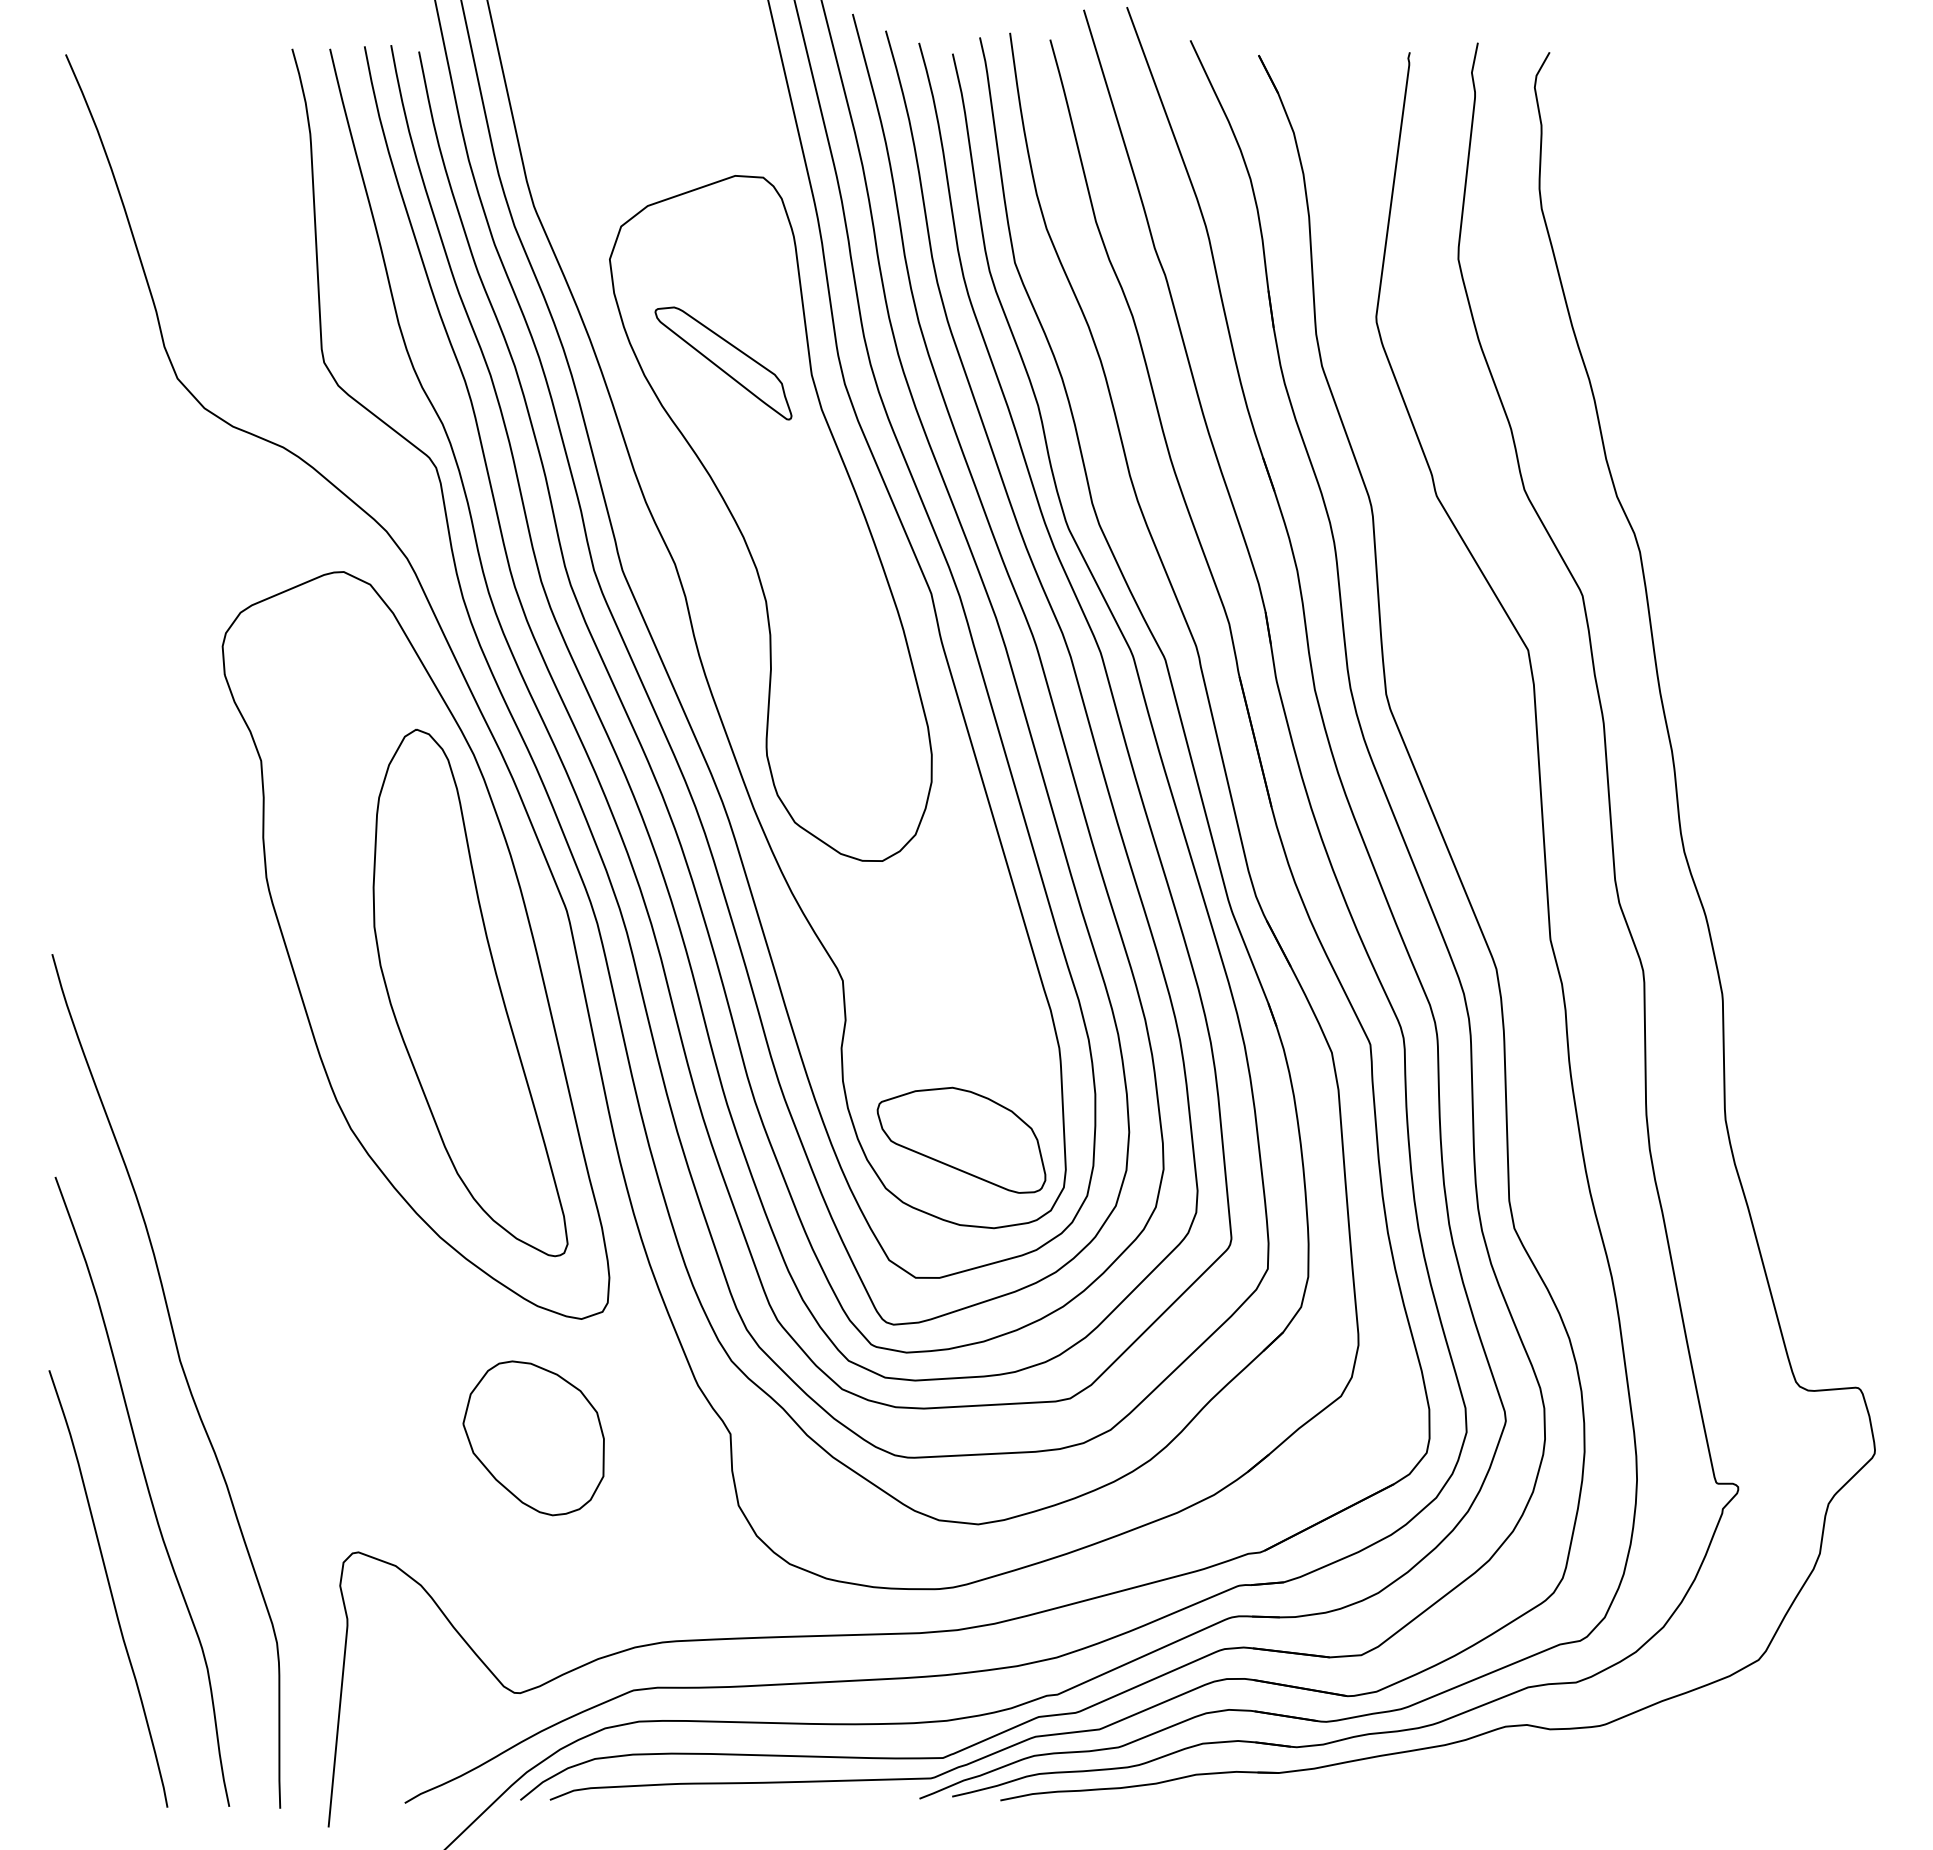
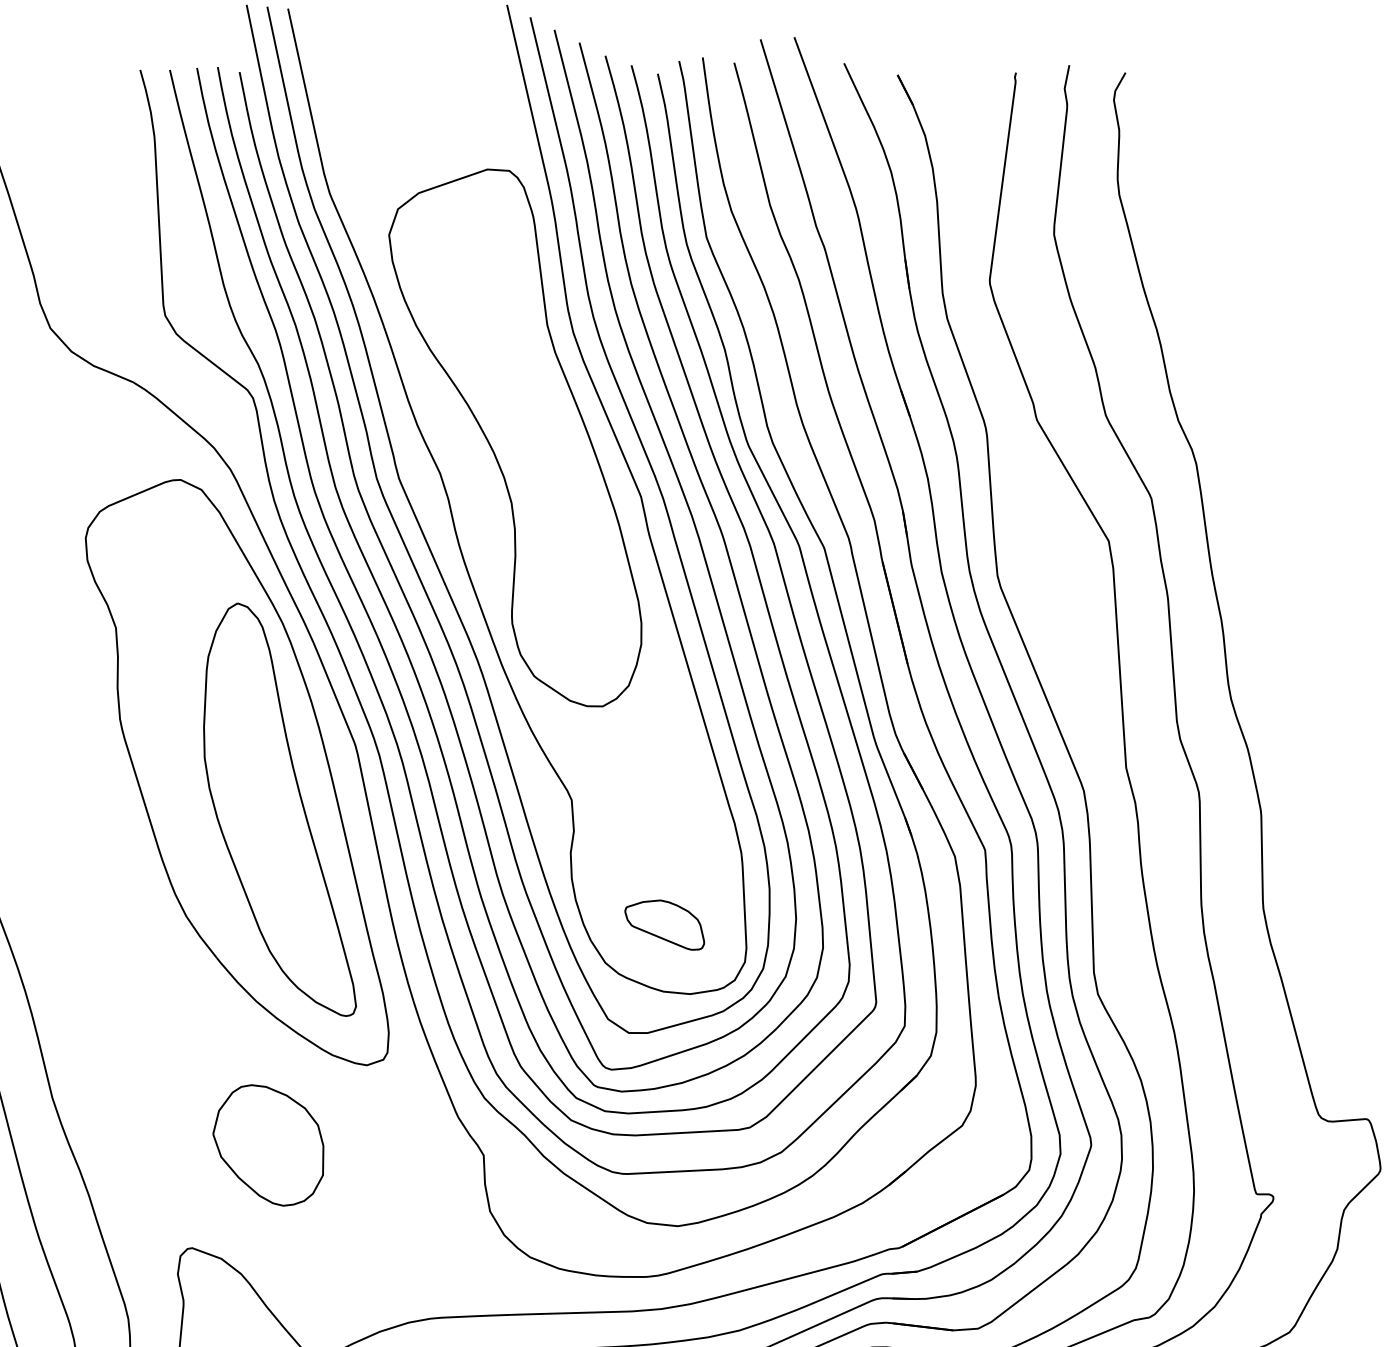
part: (723, 363) -> (478, 316), removed
part: (961, 1139) -> (664, 924), size x0.6
part: (533, 1438) -> (268, 1145), moved

